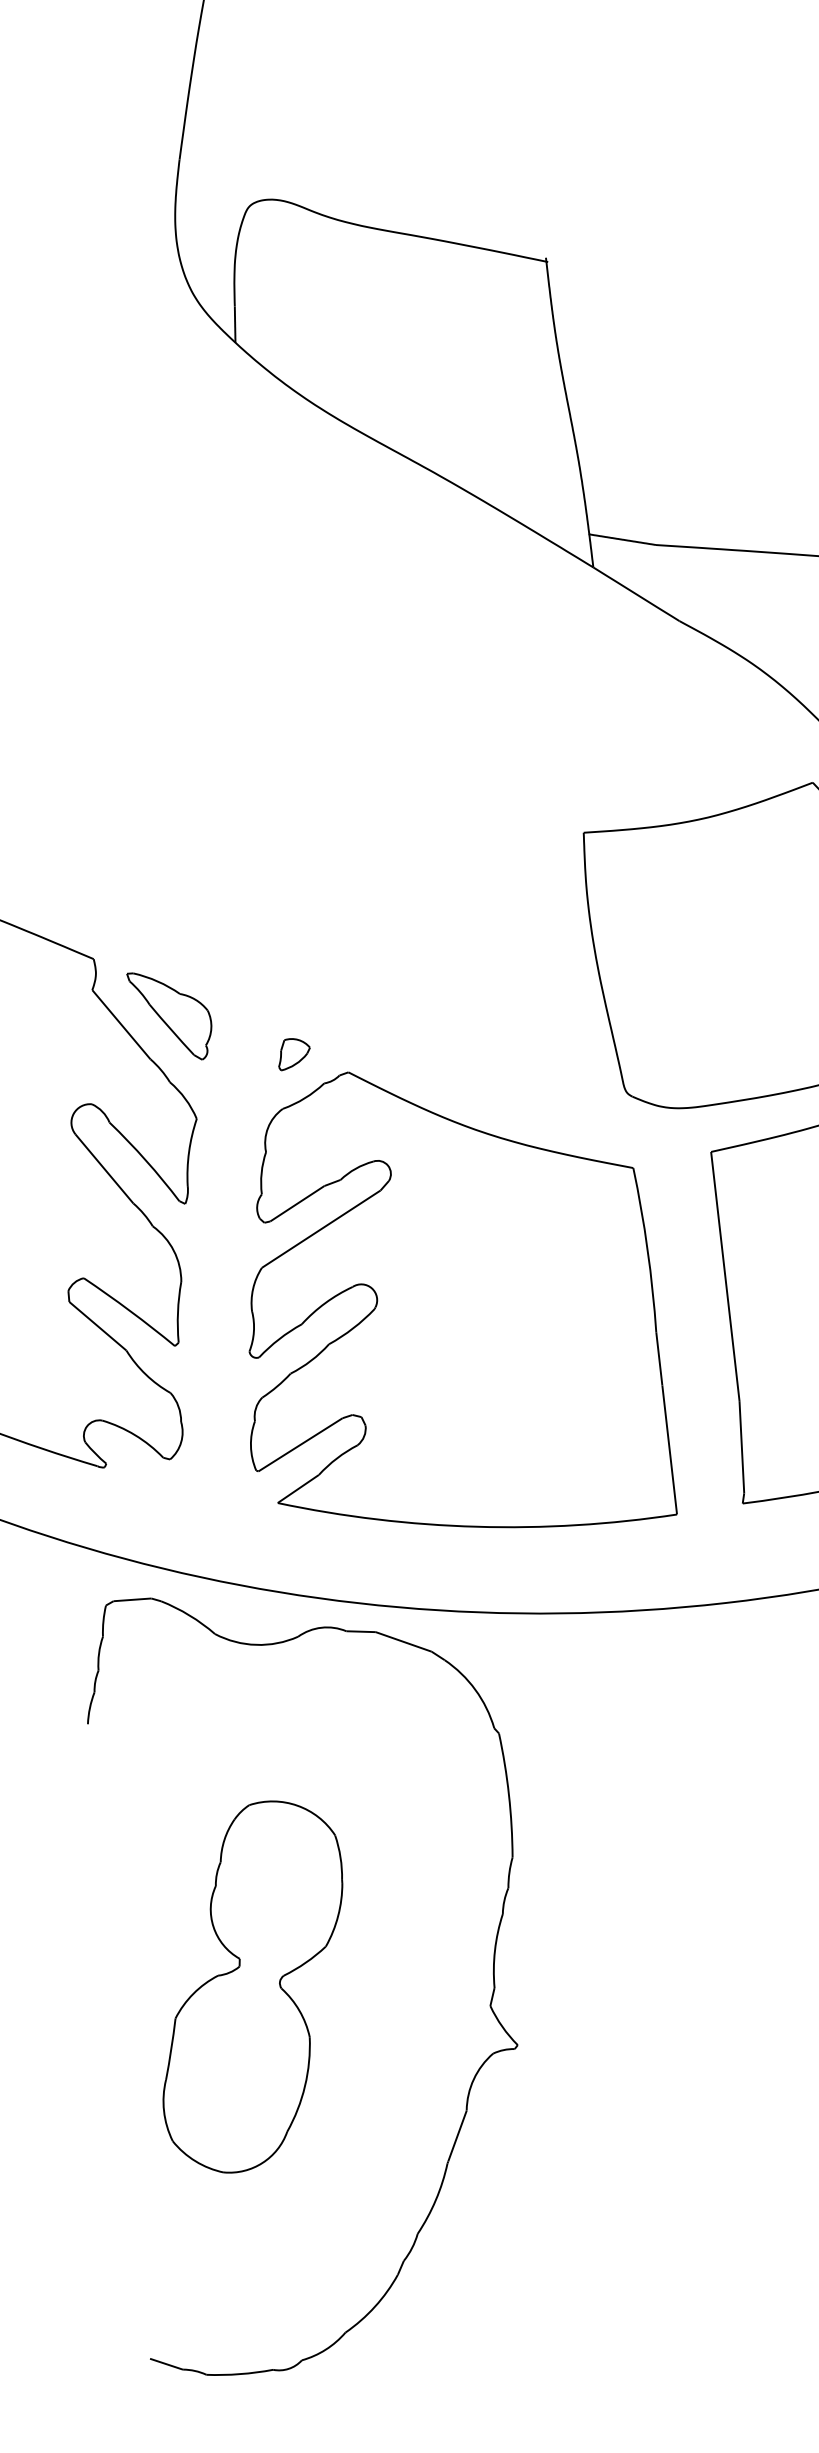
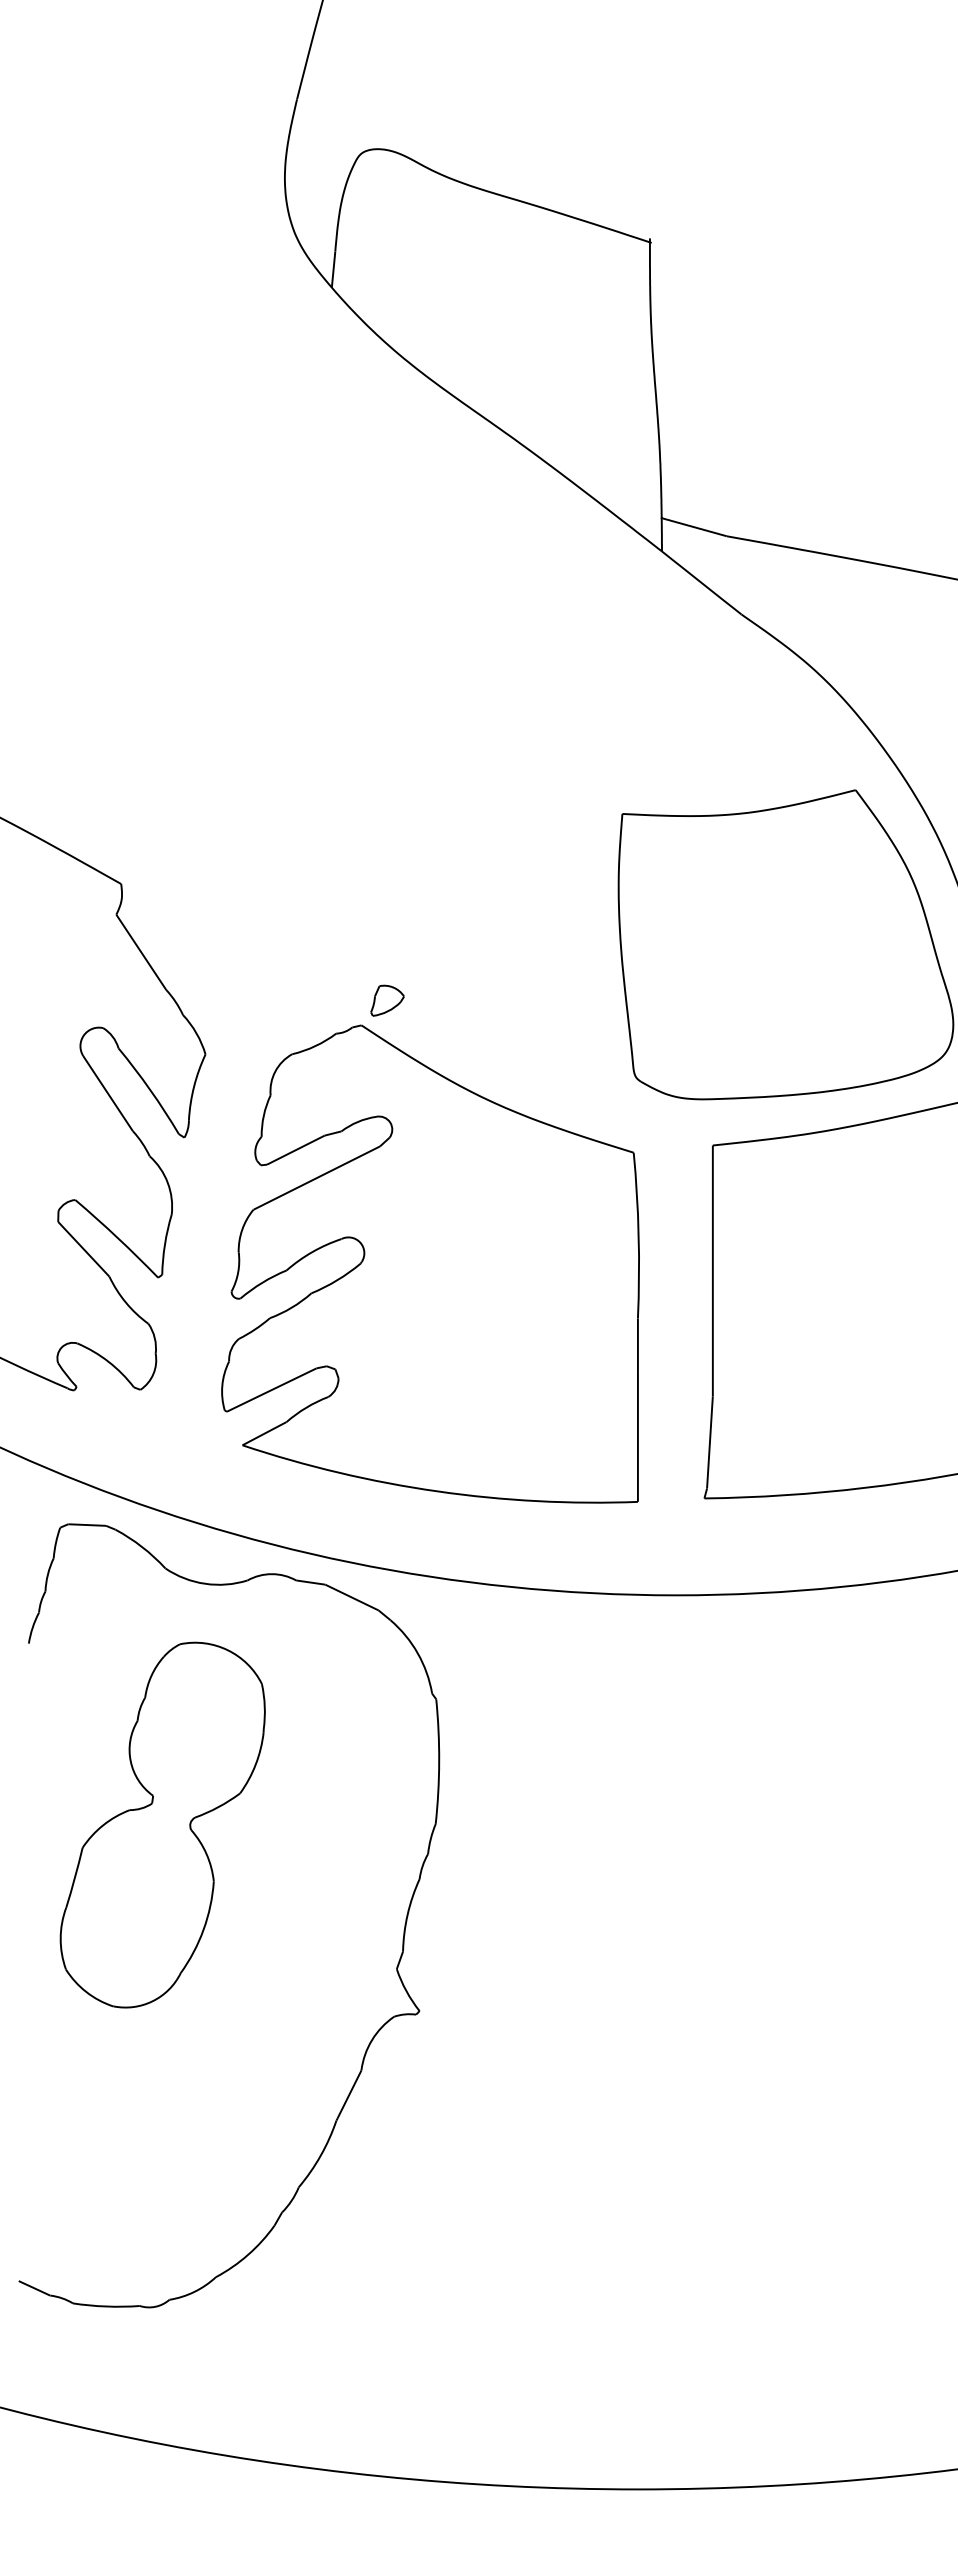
part: (170, 1015) -> (191, 948), removed
part: (293, 1053) -> (387, 1000), moved
part: (252, 1986) -> (162, 1824), moved

